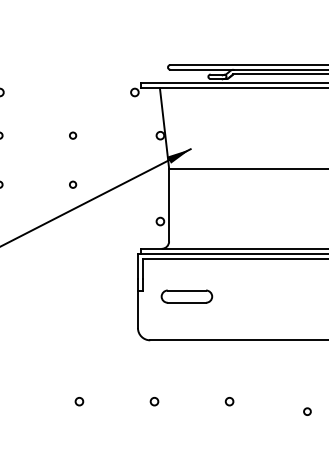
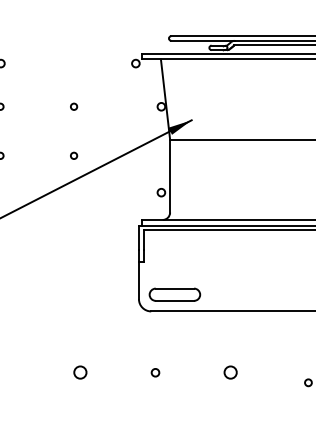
part: (186, 296) -> (174, 294), moved
circle: (79, 401) -> (80, 372), size x1.6
circle: (229, 401) -> (230, 372), size x1.6

